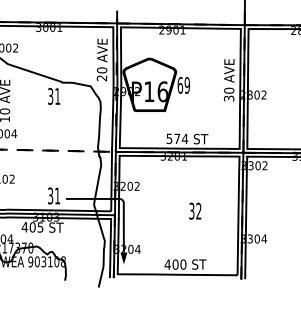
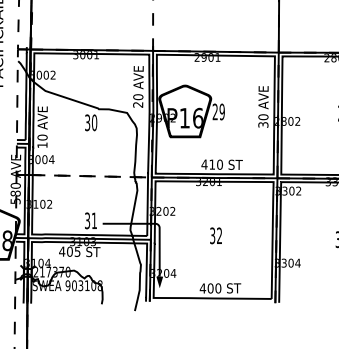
text: (179, 84) -> (214, 111), 69 -> 29
text: (57, 96) -> (94, 122), 31 -> 30
text: (177, 138) -> (212, 164), 574 -> 410
text: (194, 210) -> (215, 235), moved

